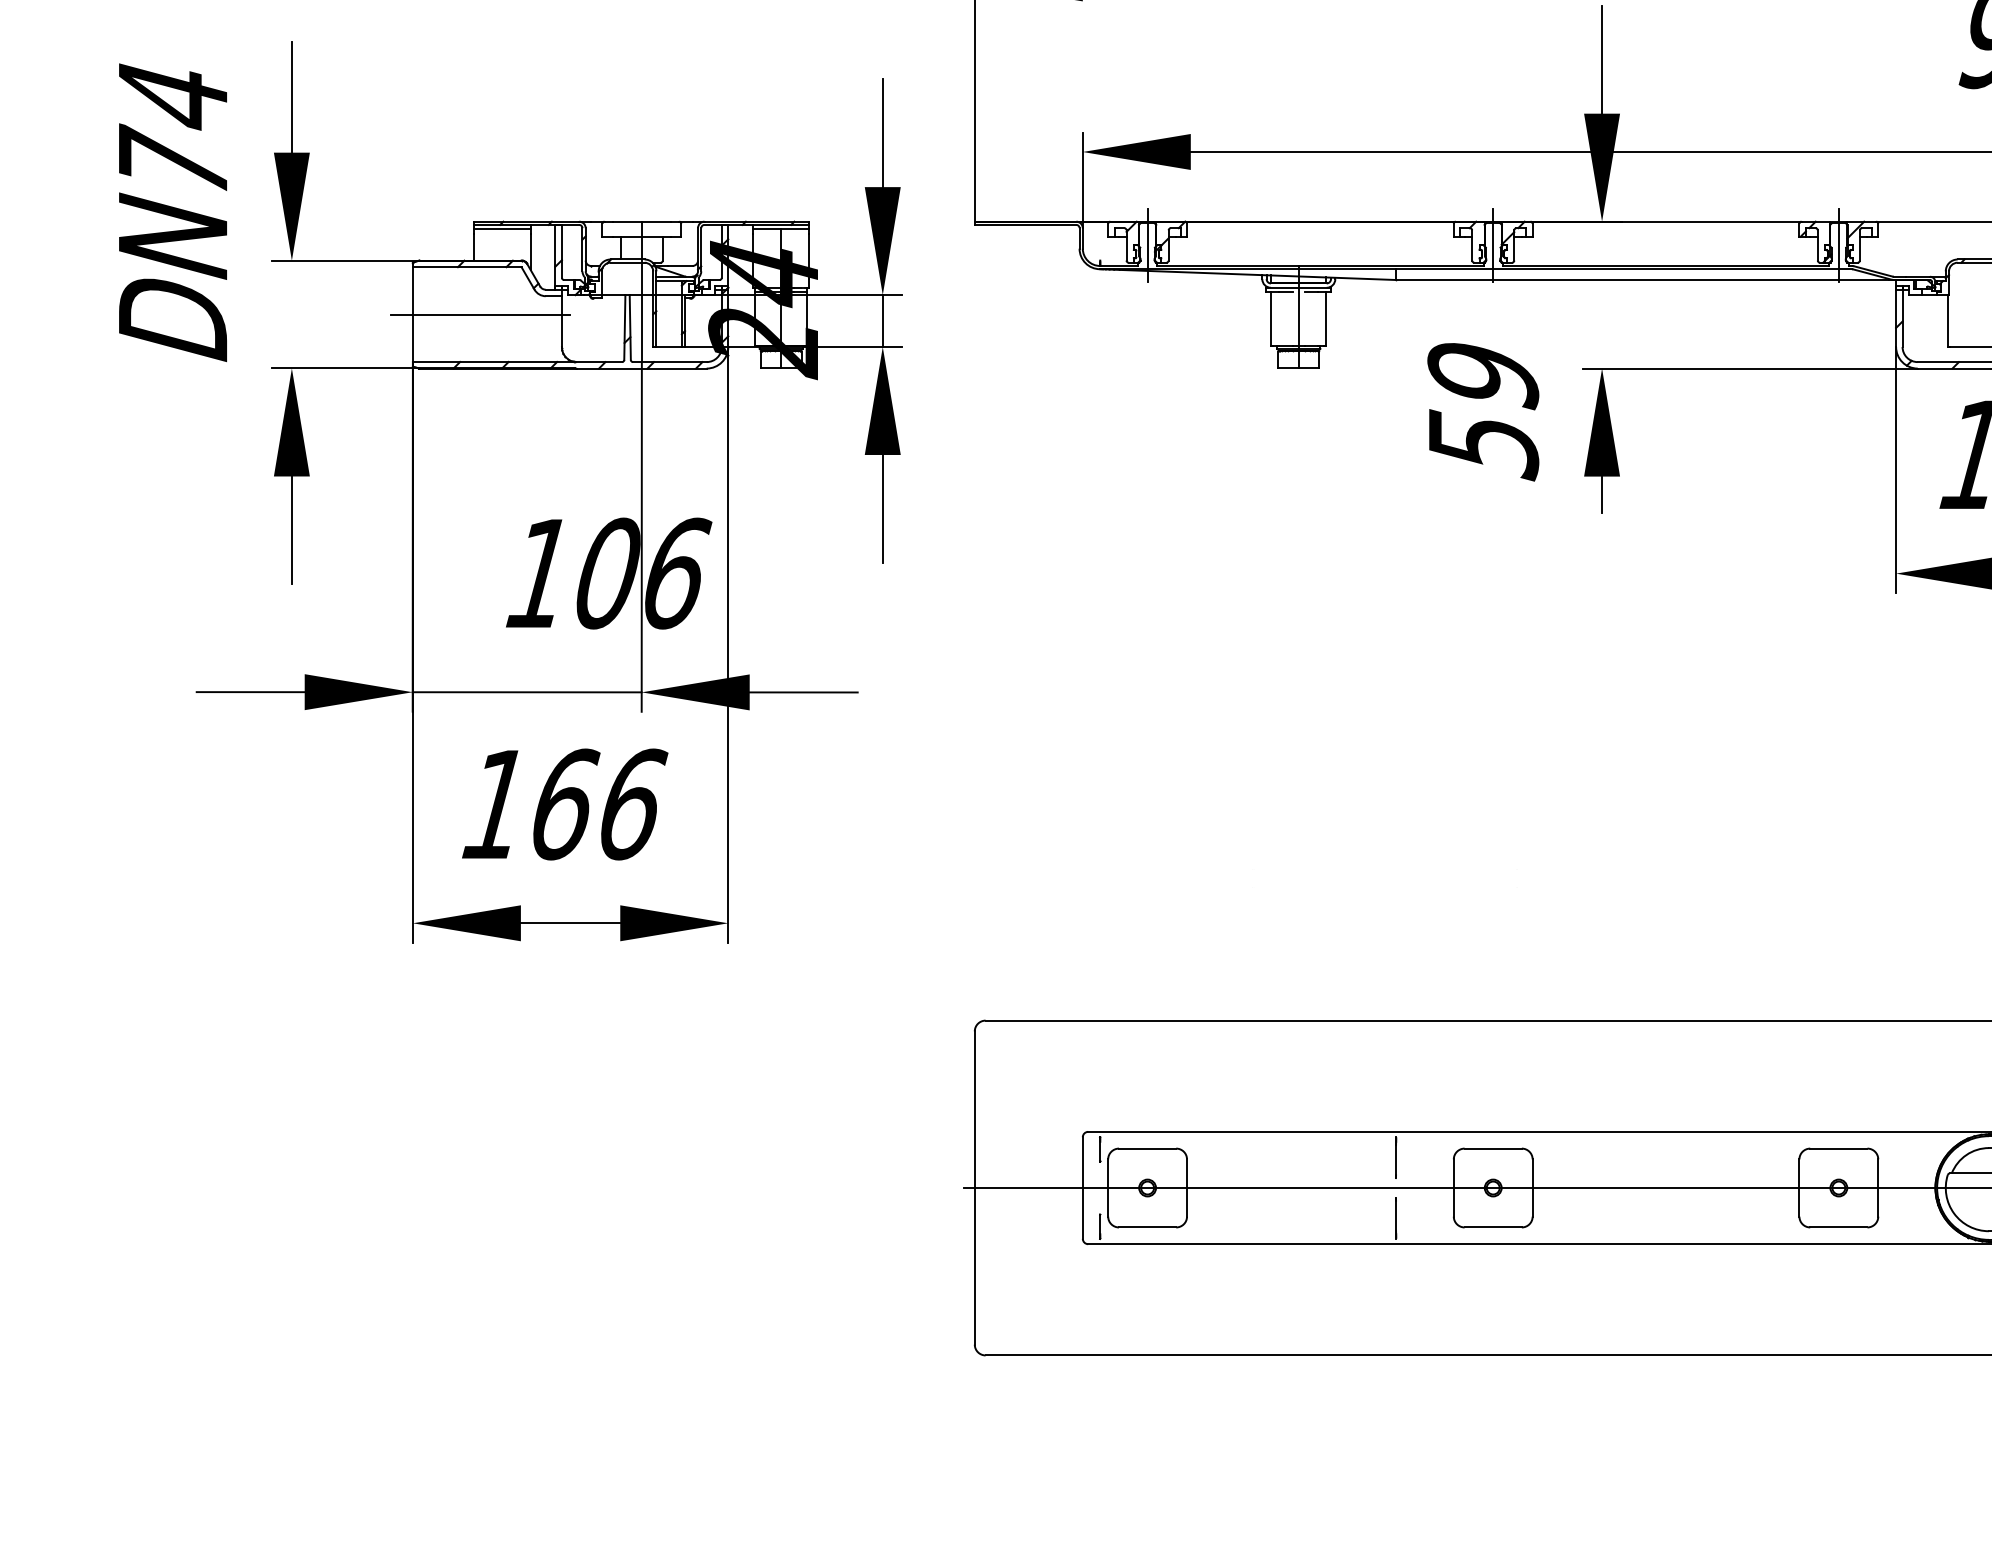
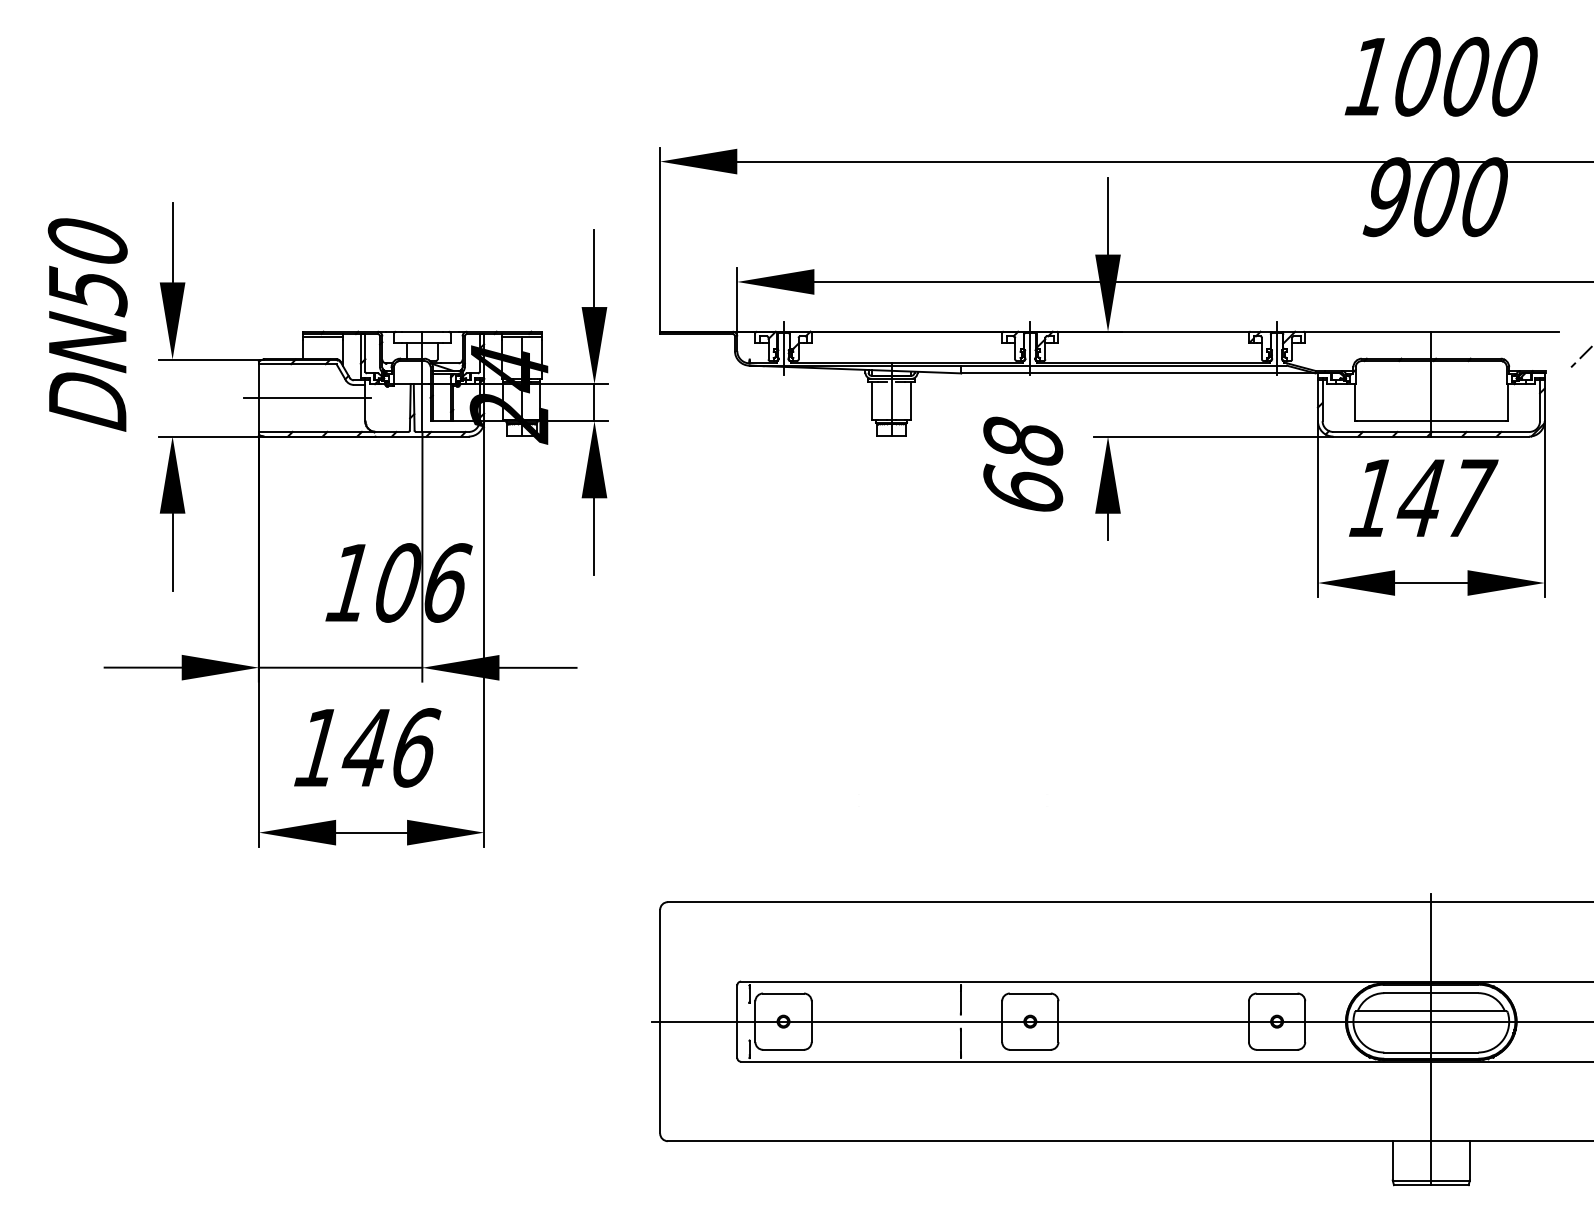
text: (172, 131) -> (87, 267), DN74 -> DN50
text: (1483, 410) -> (1023, 466), 59 -> 68
text: (563, 804) -> (366, 747), 166 -> 146

